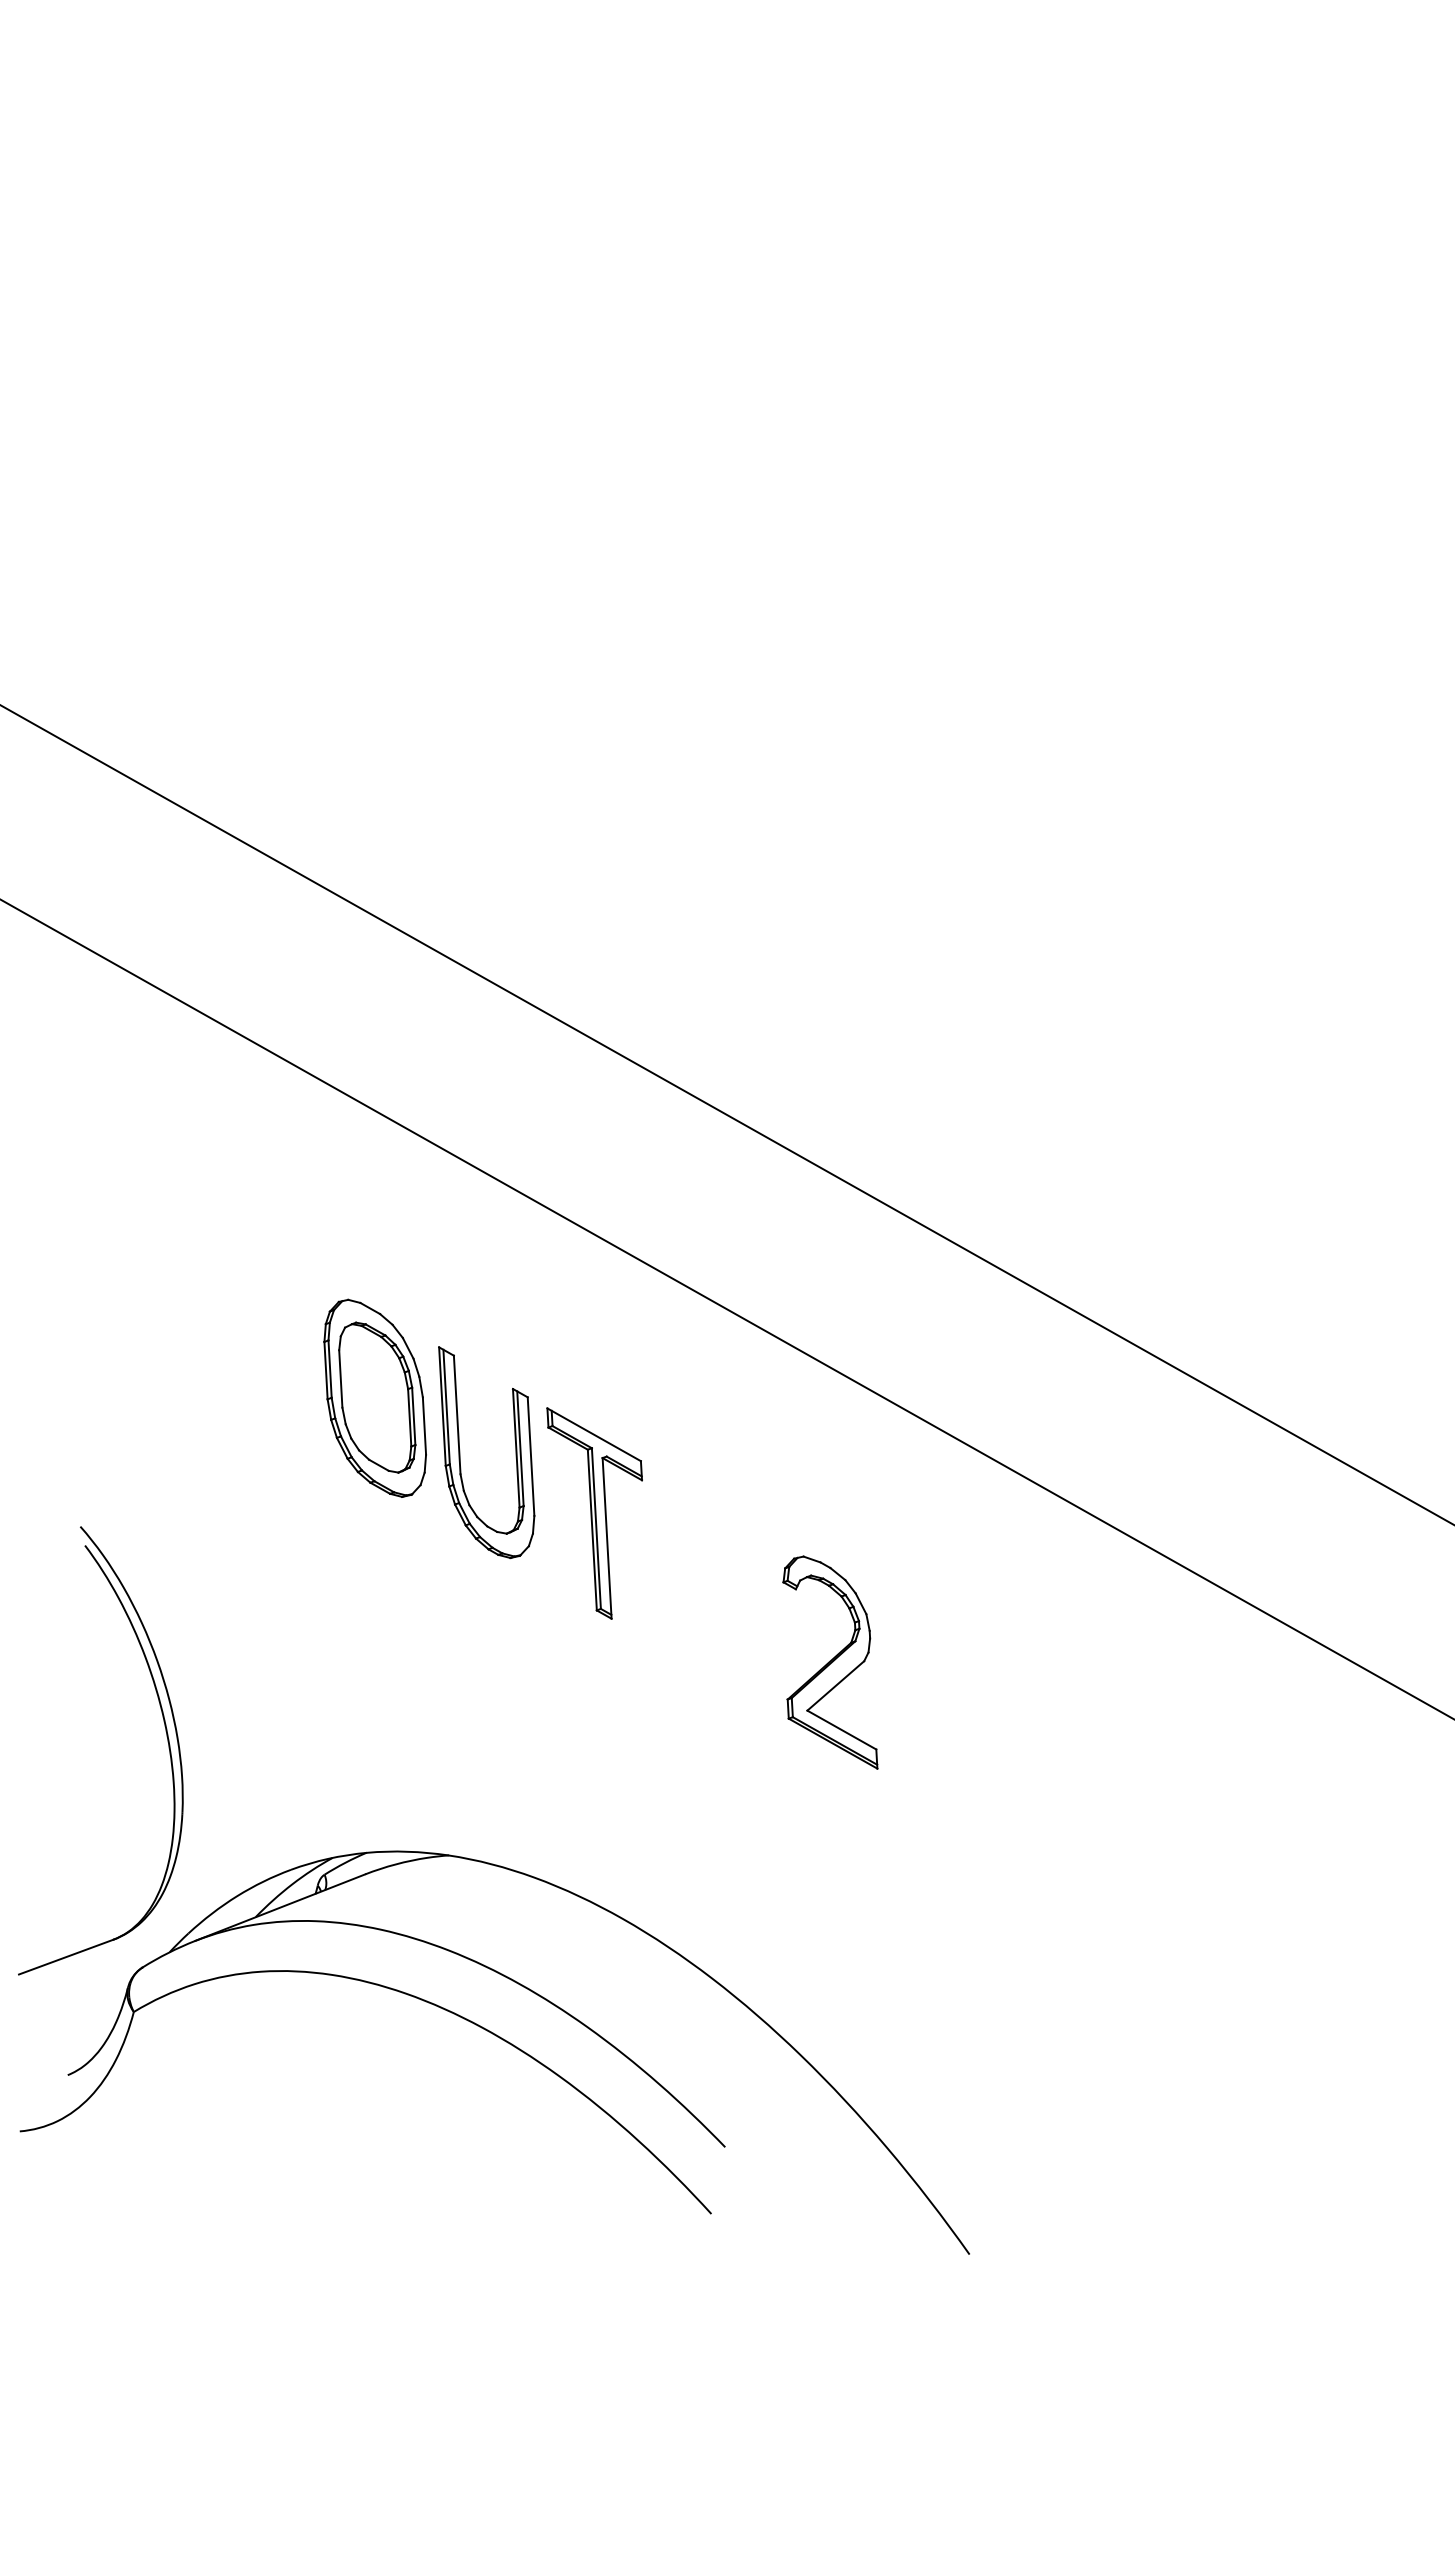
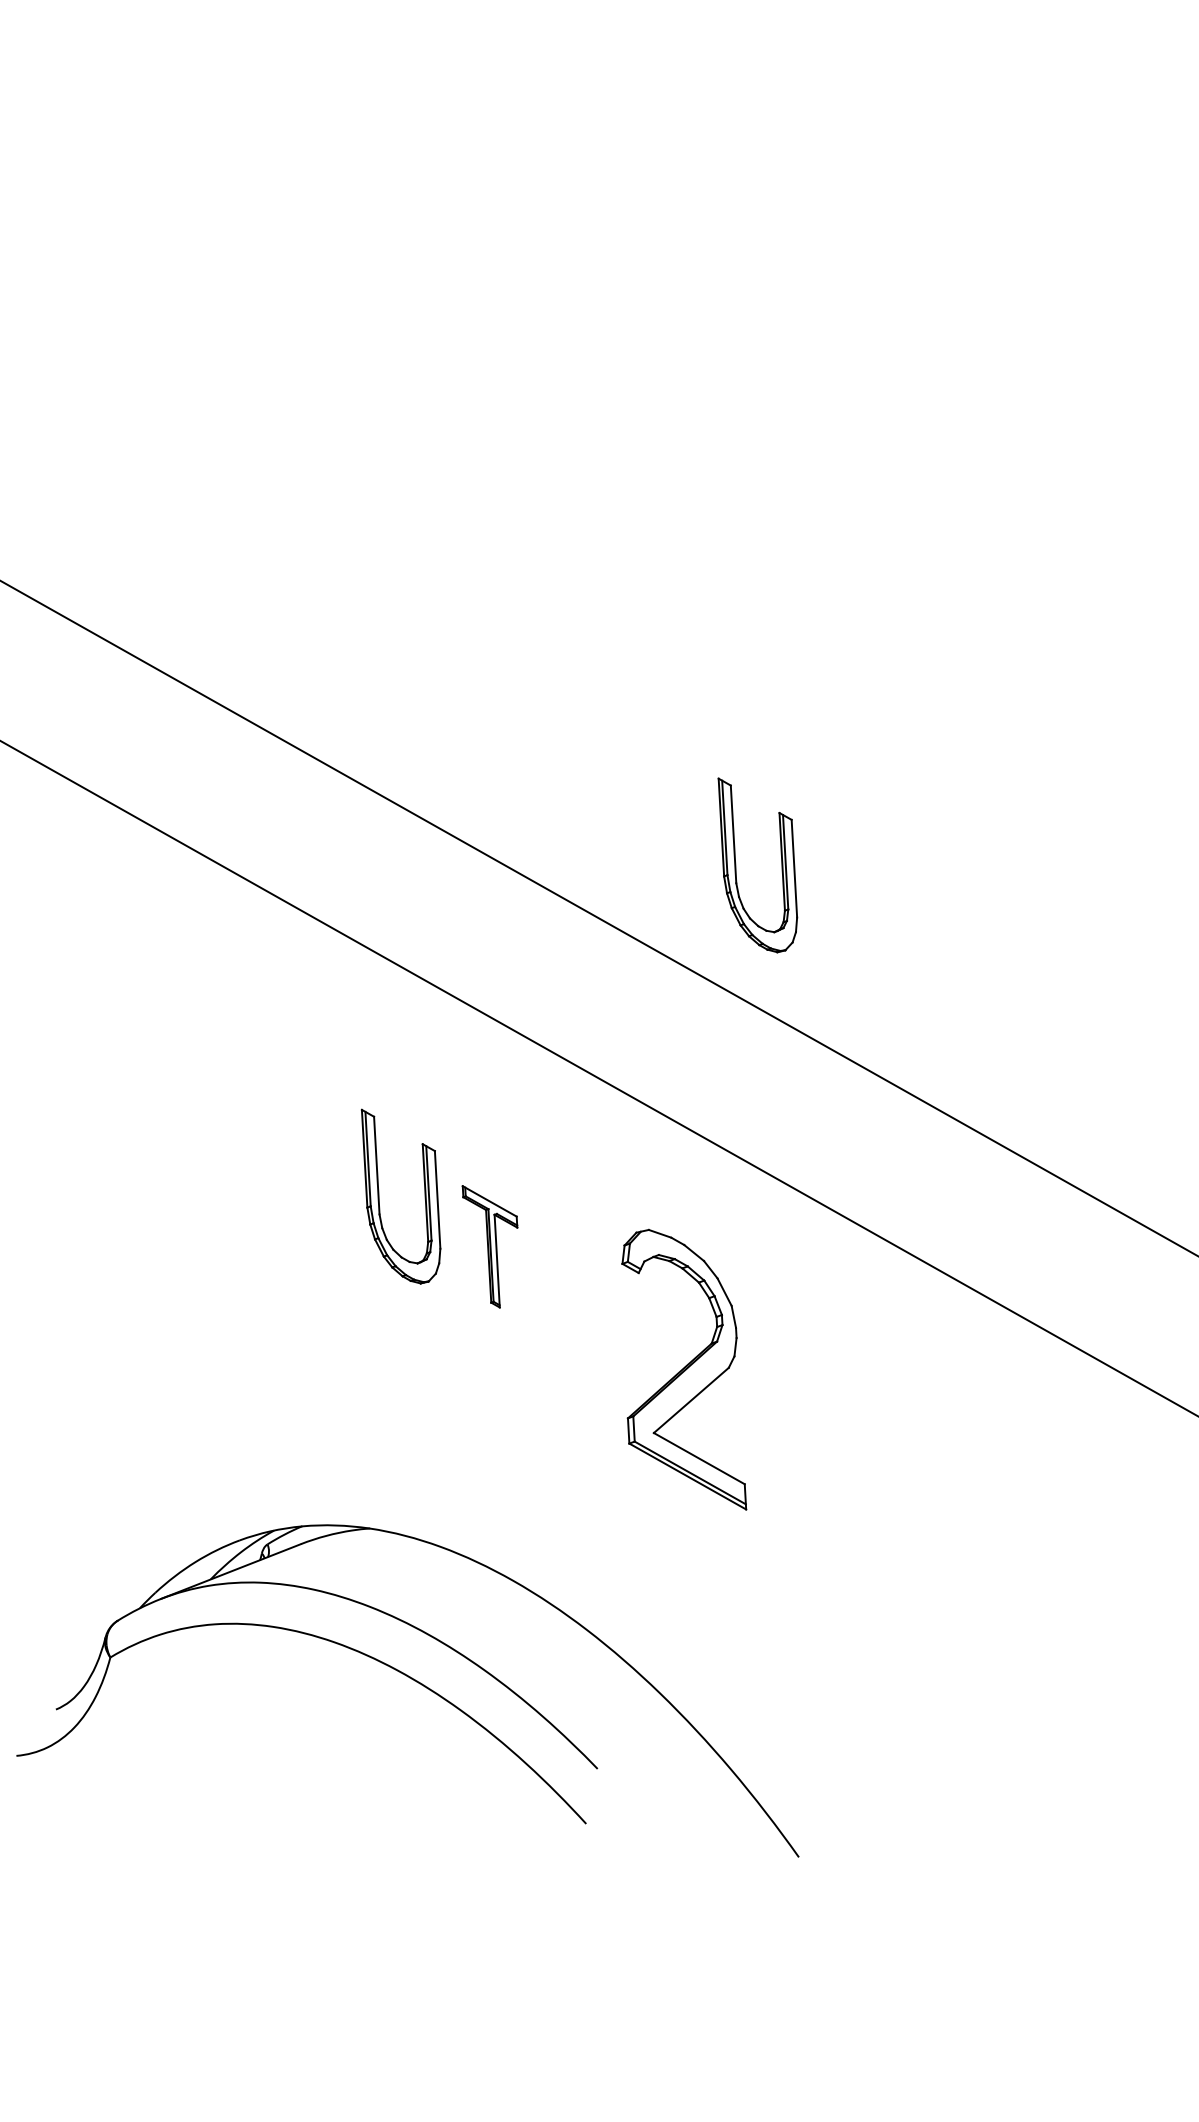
part: (893, 1050) -> (736, 865), added
part: (374, 1397) -> (308, 1151), removed
part: (594, 1513) -> (489, 1246), size x0.7
part: (830, 1662) -> (684, 1369), size x1.6
part: (166, 1736) -> (137, 1430), removed

